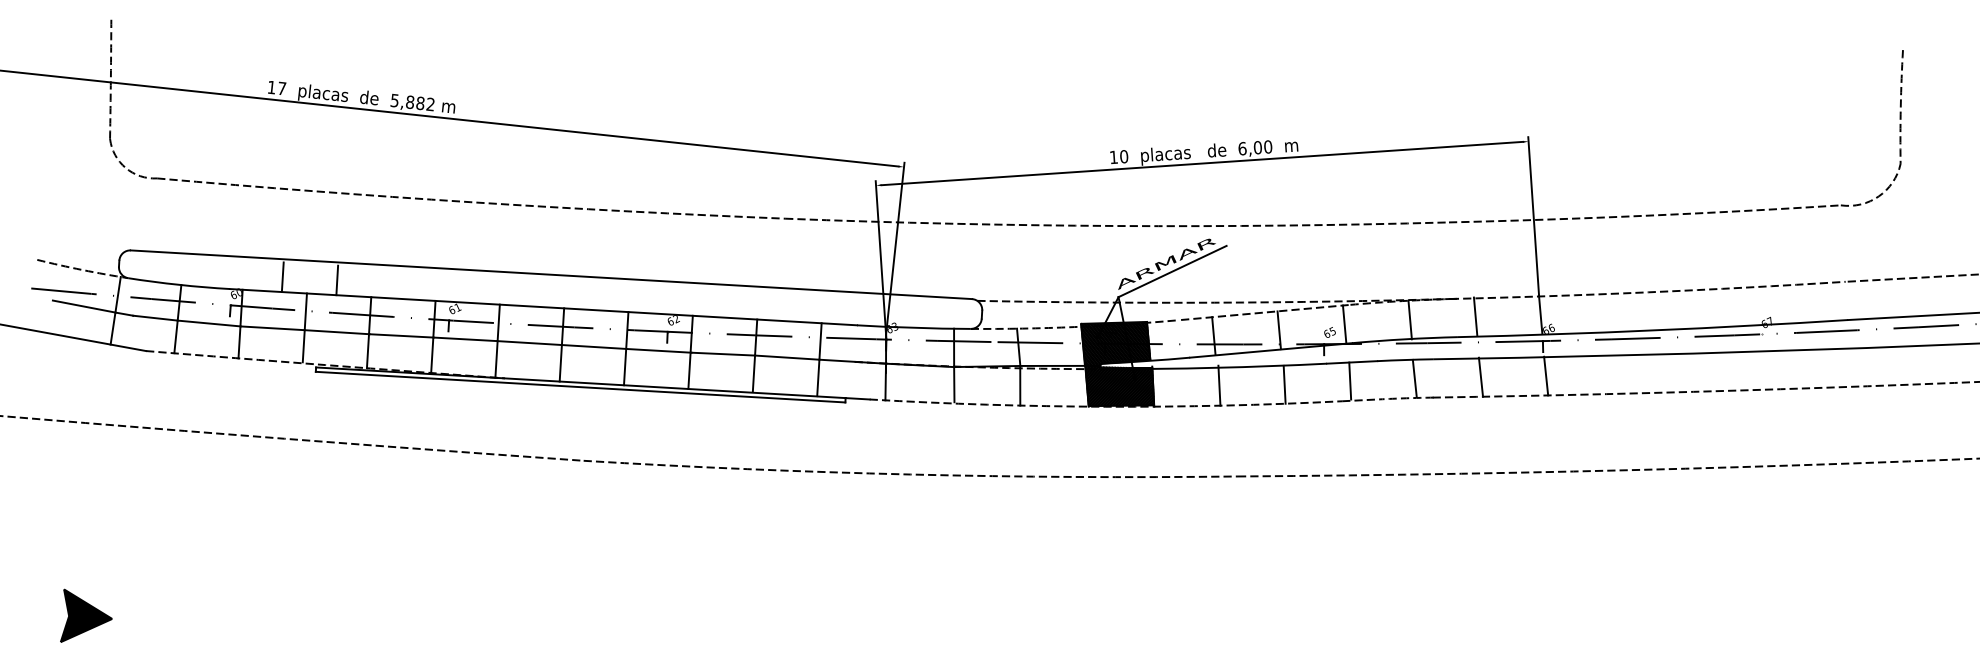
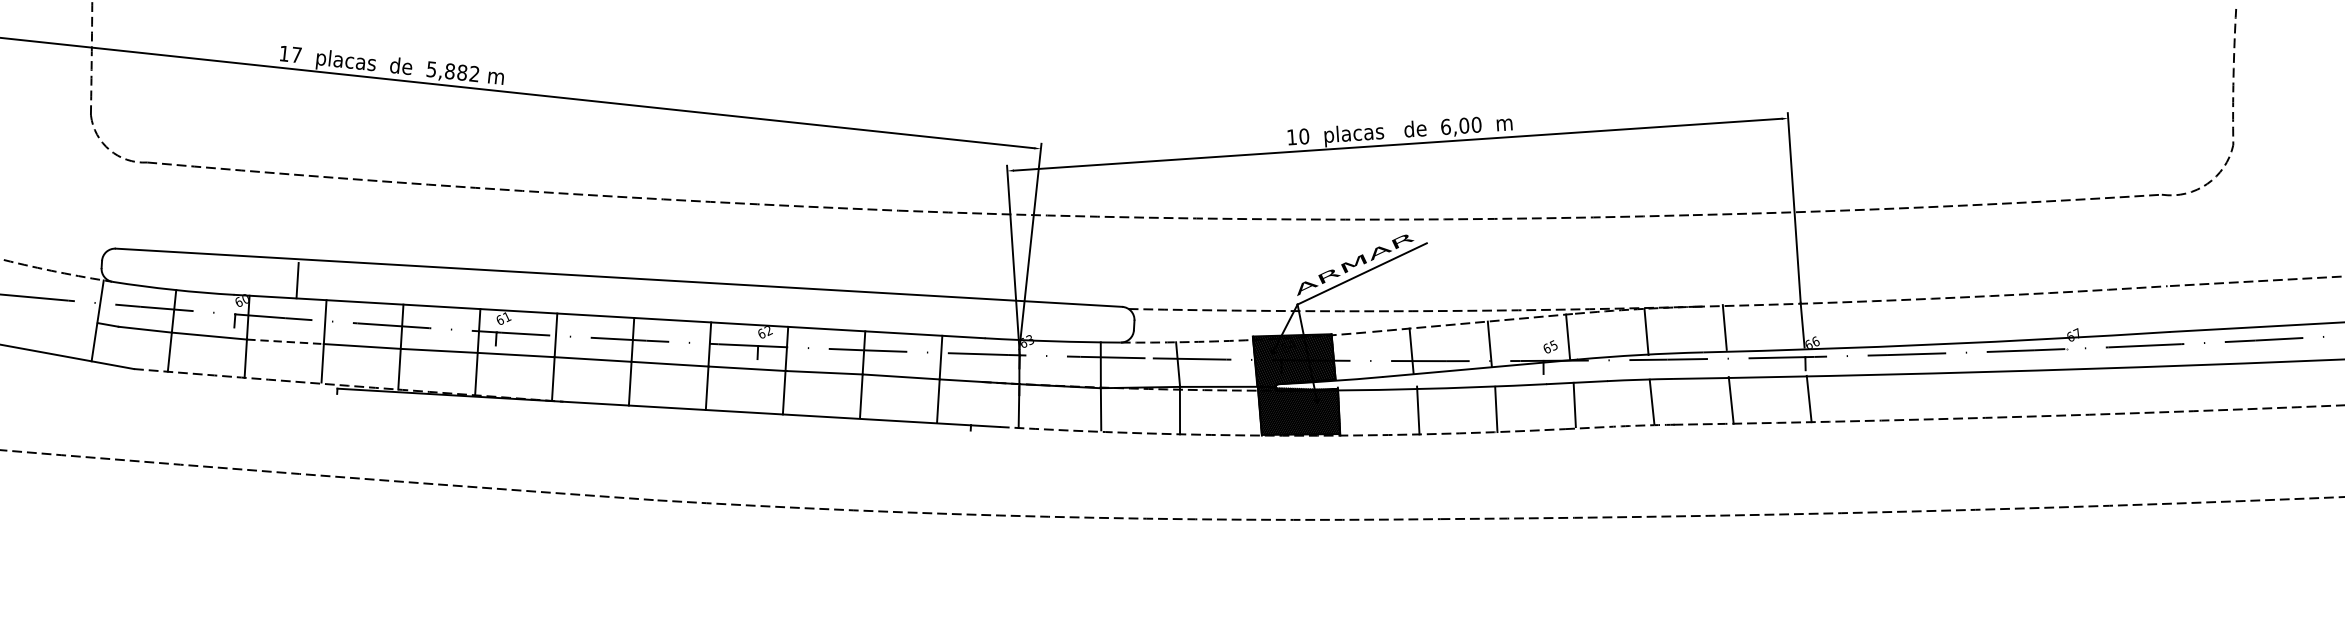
line: (337, 280) -> (363, 284), removed
line: (83, 306) -> (59, 315), removed
line: (273, 328) -> (286, 342), solid -> dashed
line: (580, 386) -> (653, 411), removed

